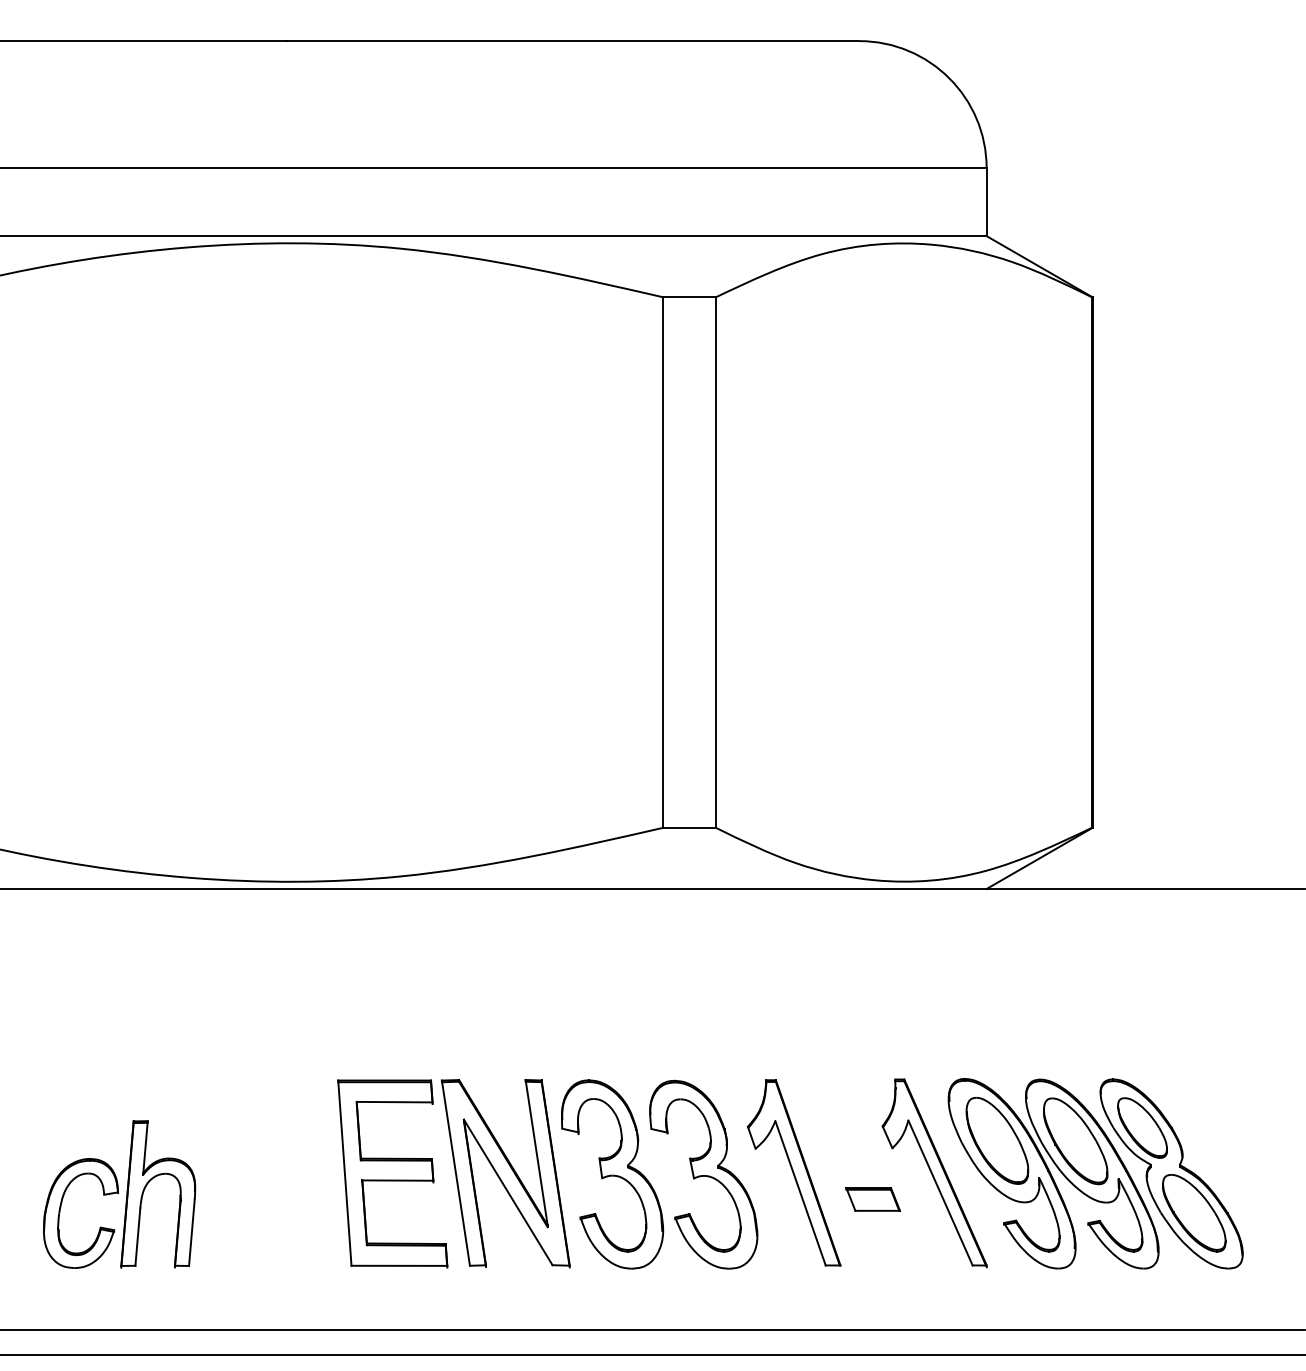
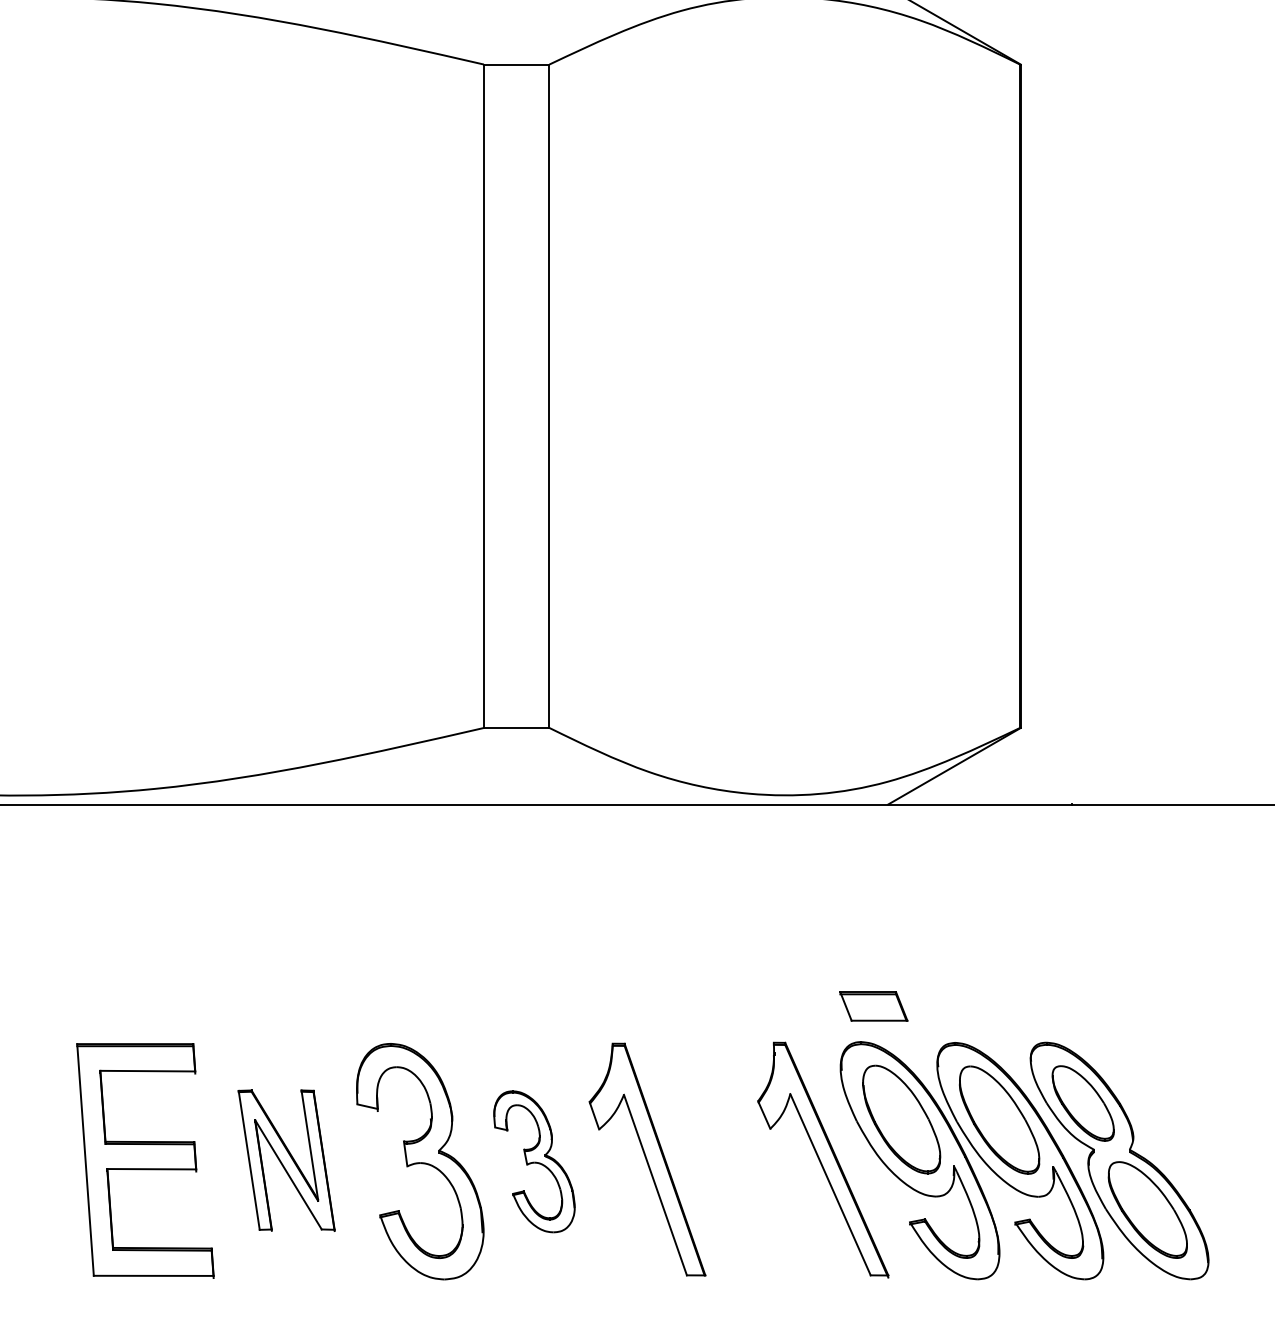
part: (505, 1173) -> (286, 1160), size x0.6
part: (703, 1174) -> (534, 1161), size x0.6
part: (872, 1199) -> (873, 1006), moved

